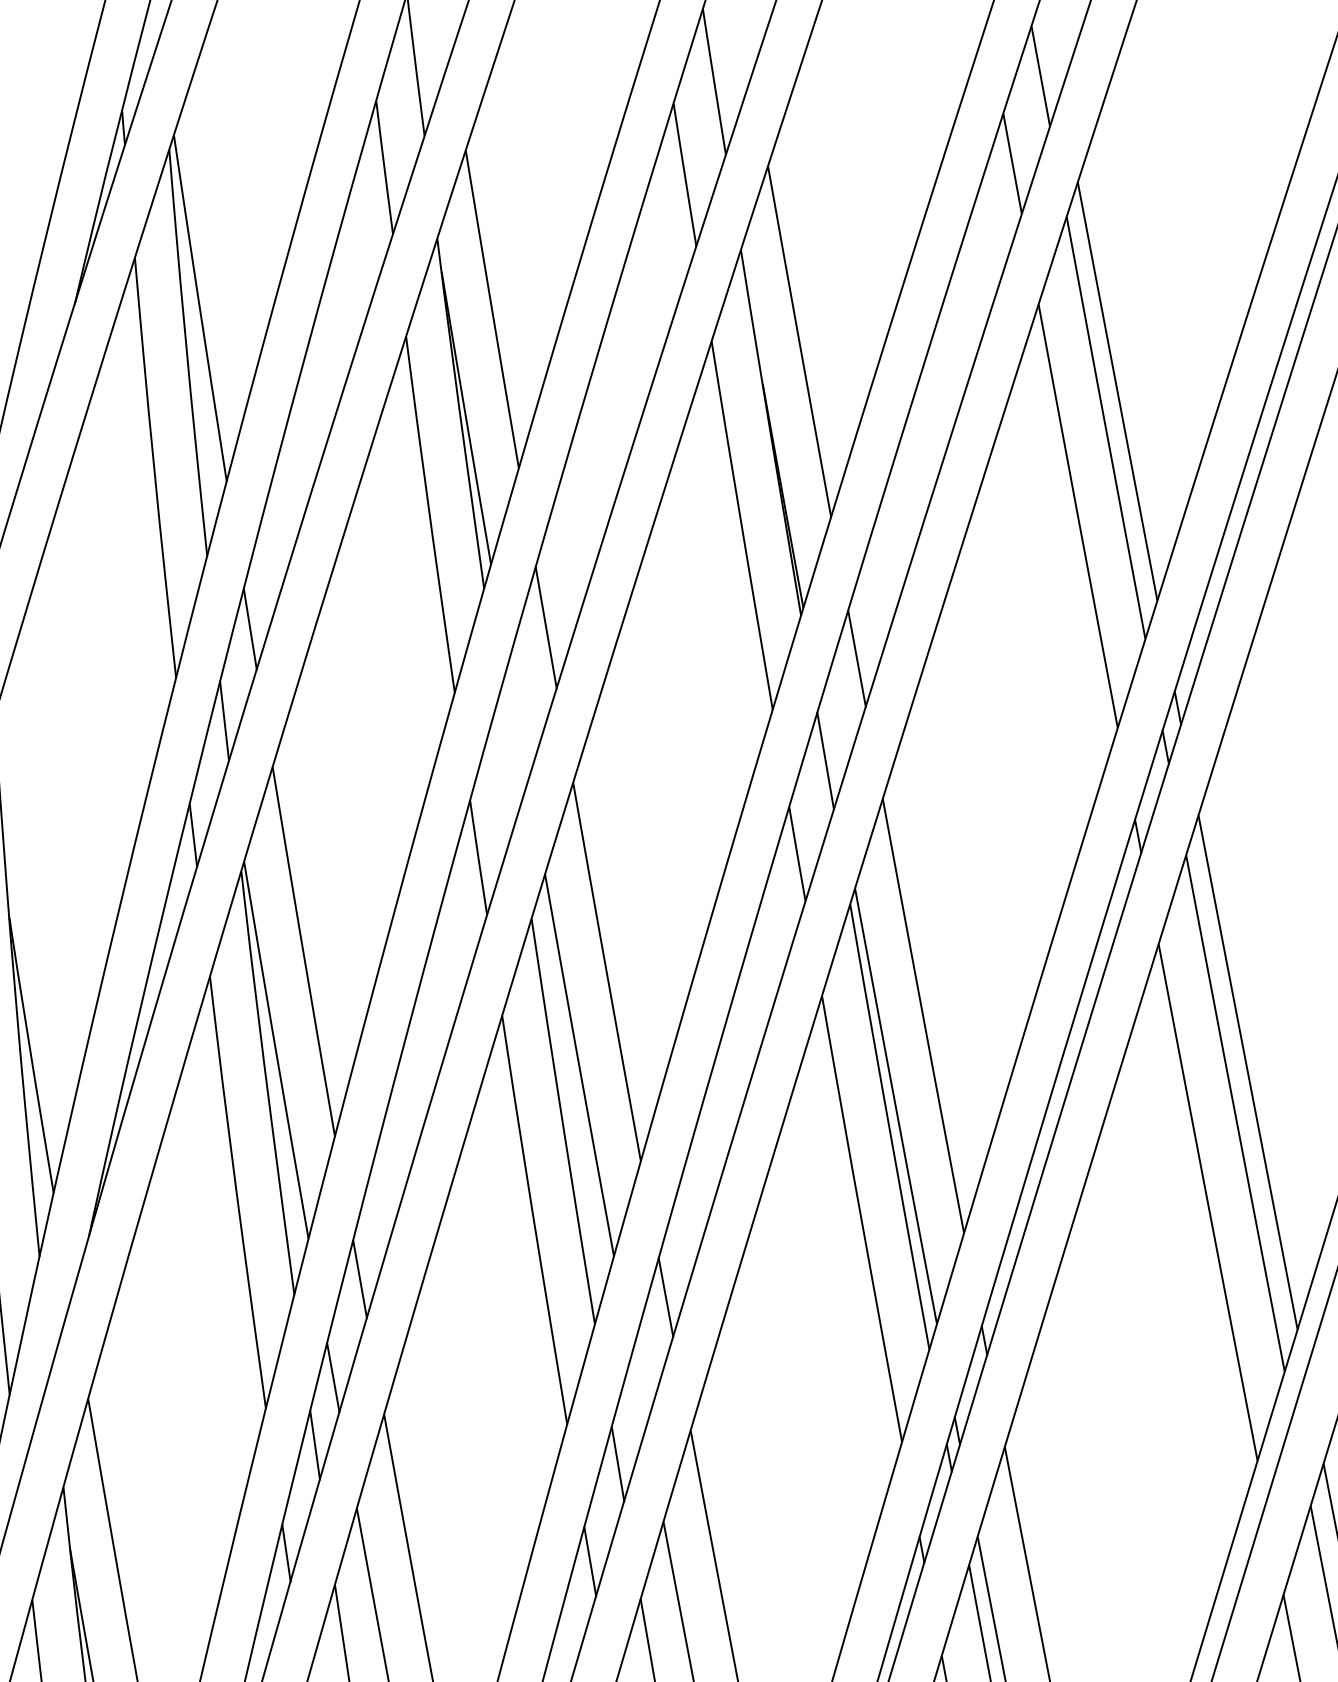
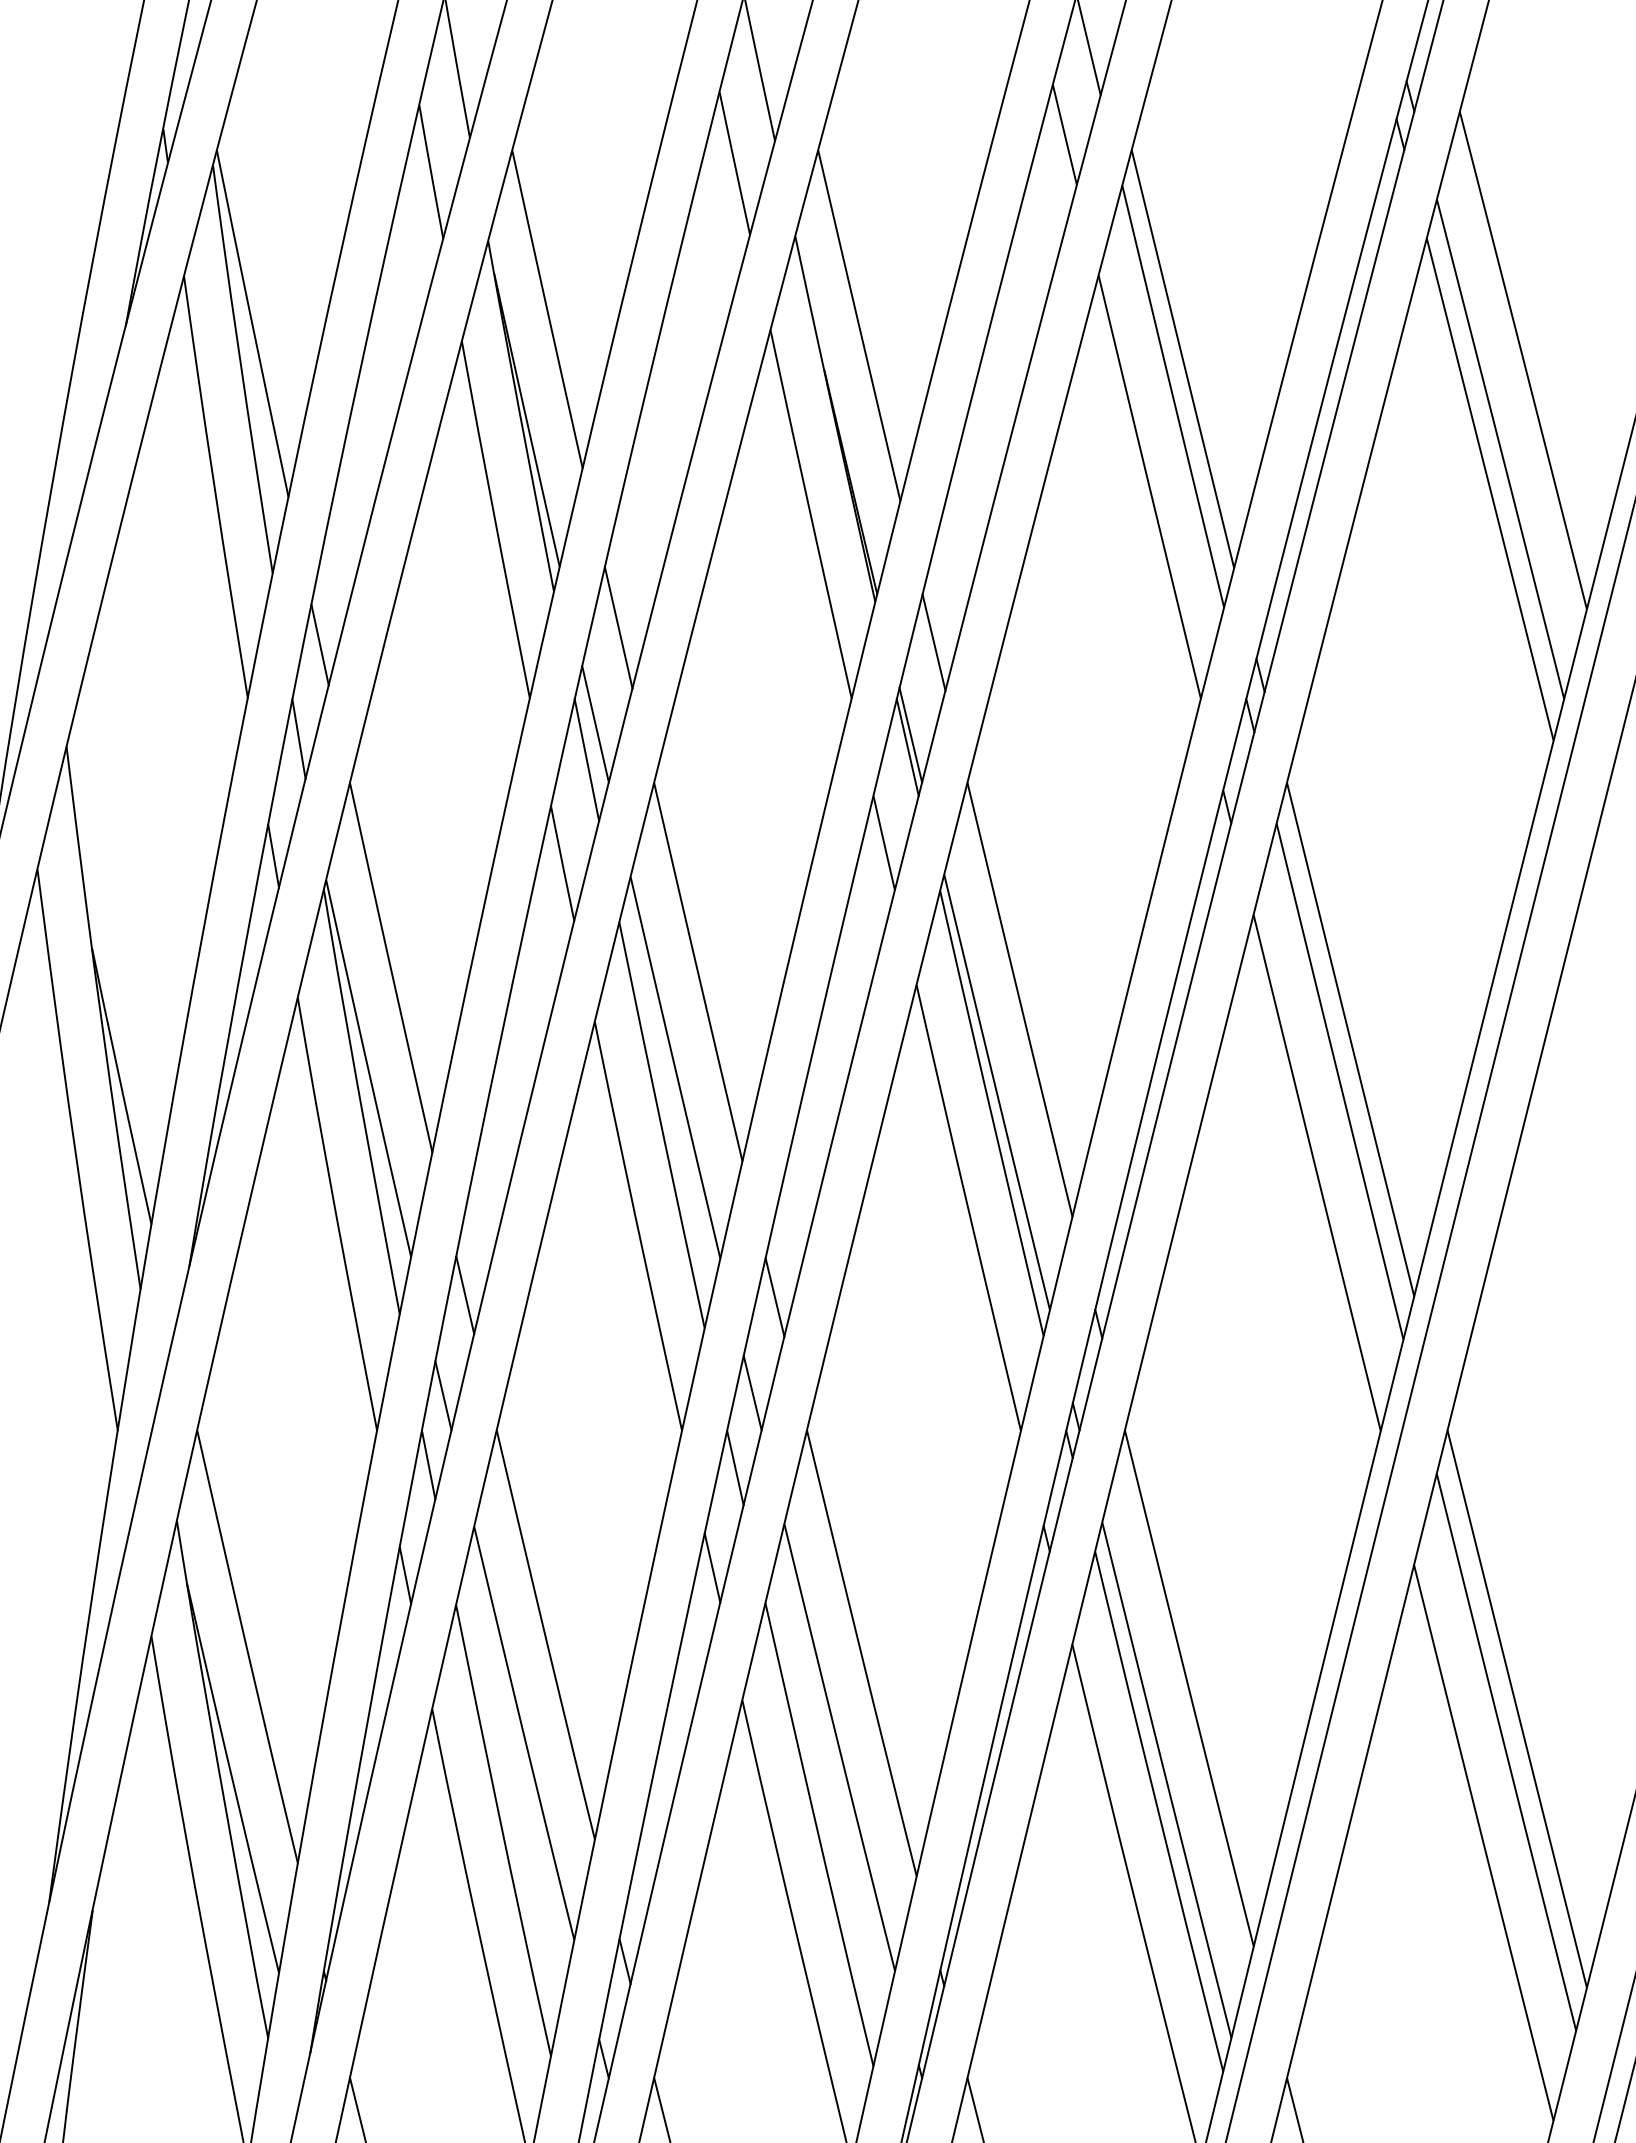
line: (518, 722) -> (595, 724), added
line: (828, 749) -> (910, 735), added
line: (507, 757) -> (586, 760), added
line: (638, 1390) -> (752, 1392), added

